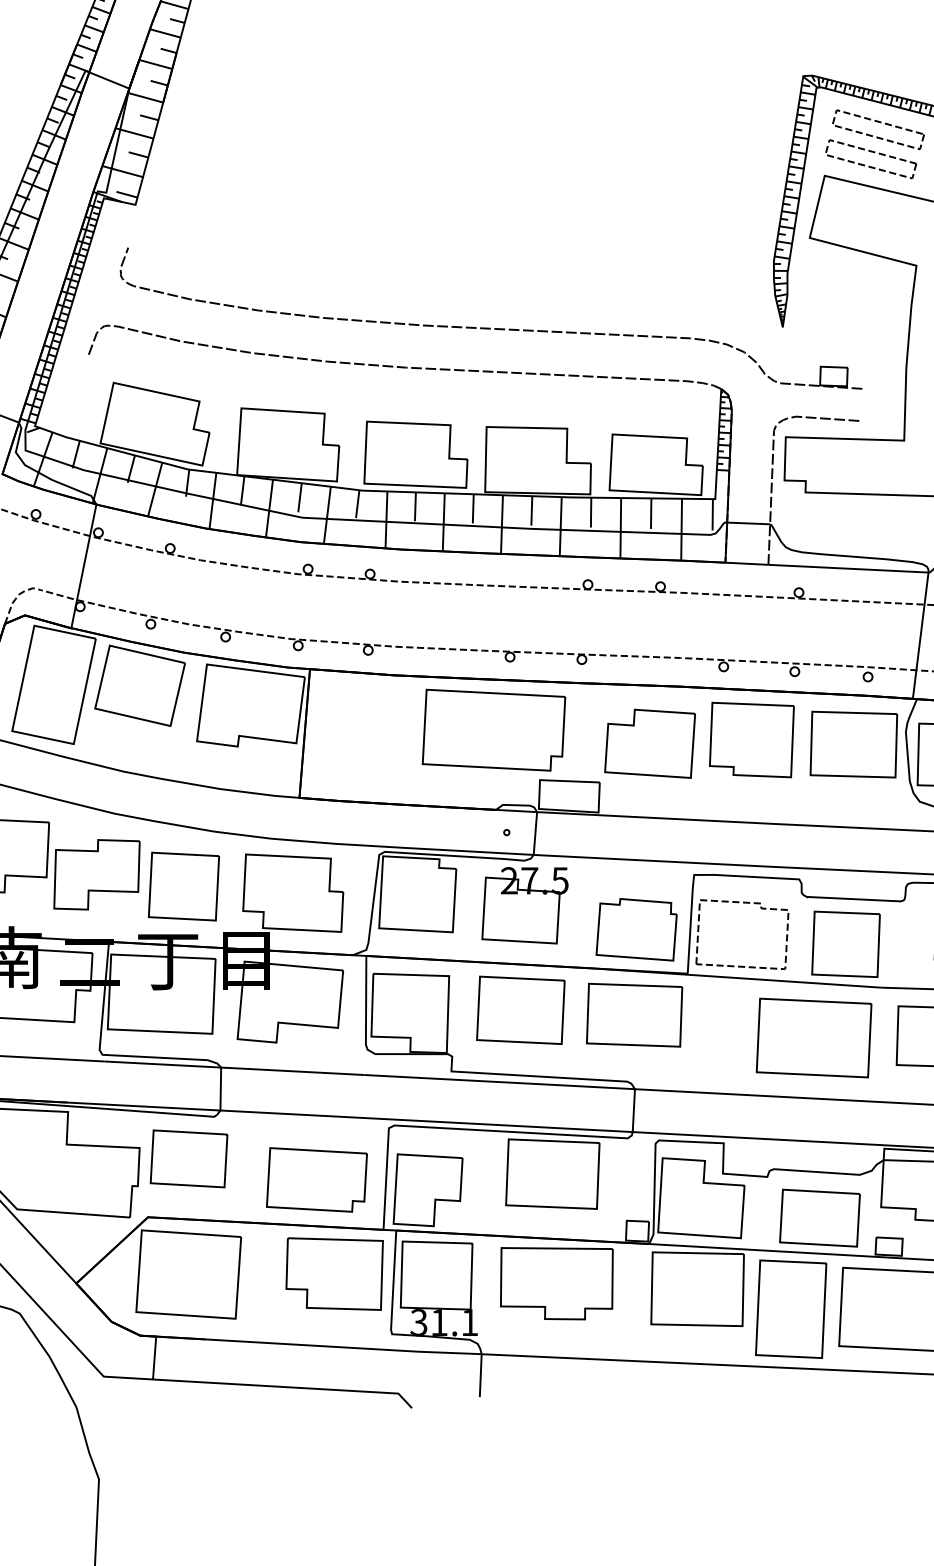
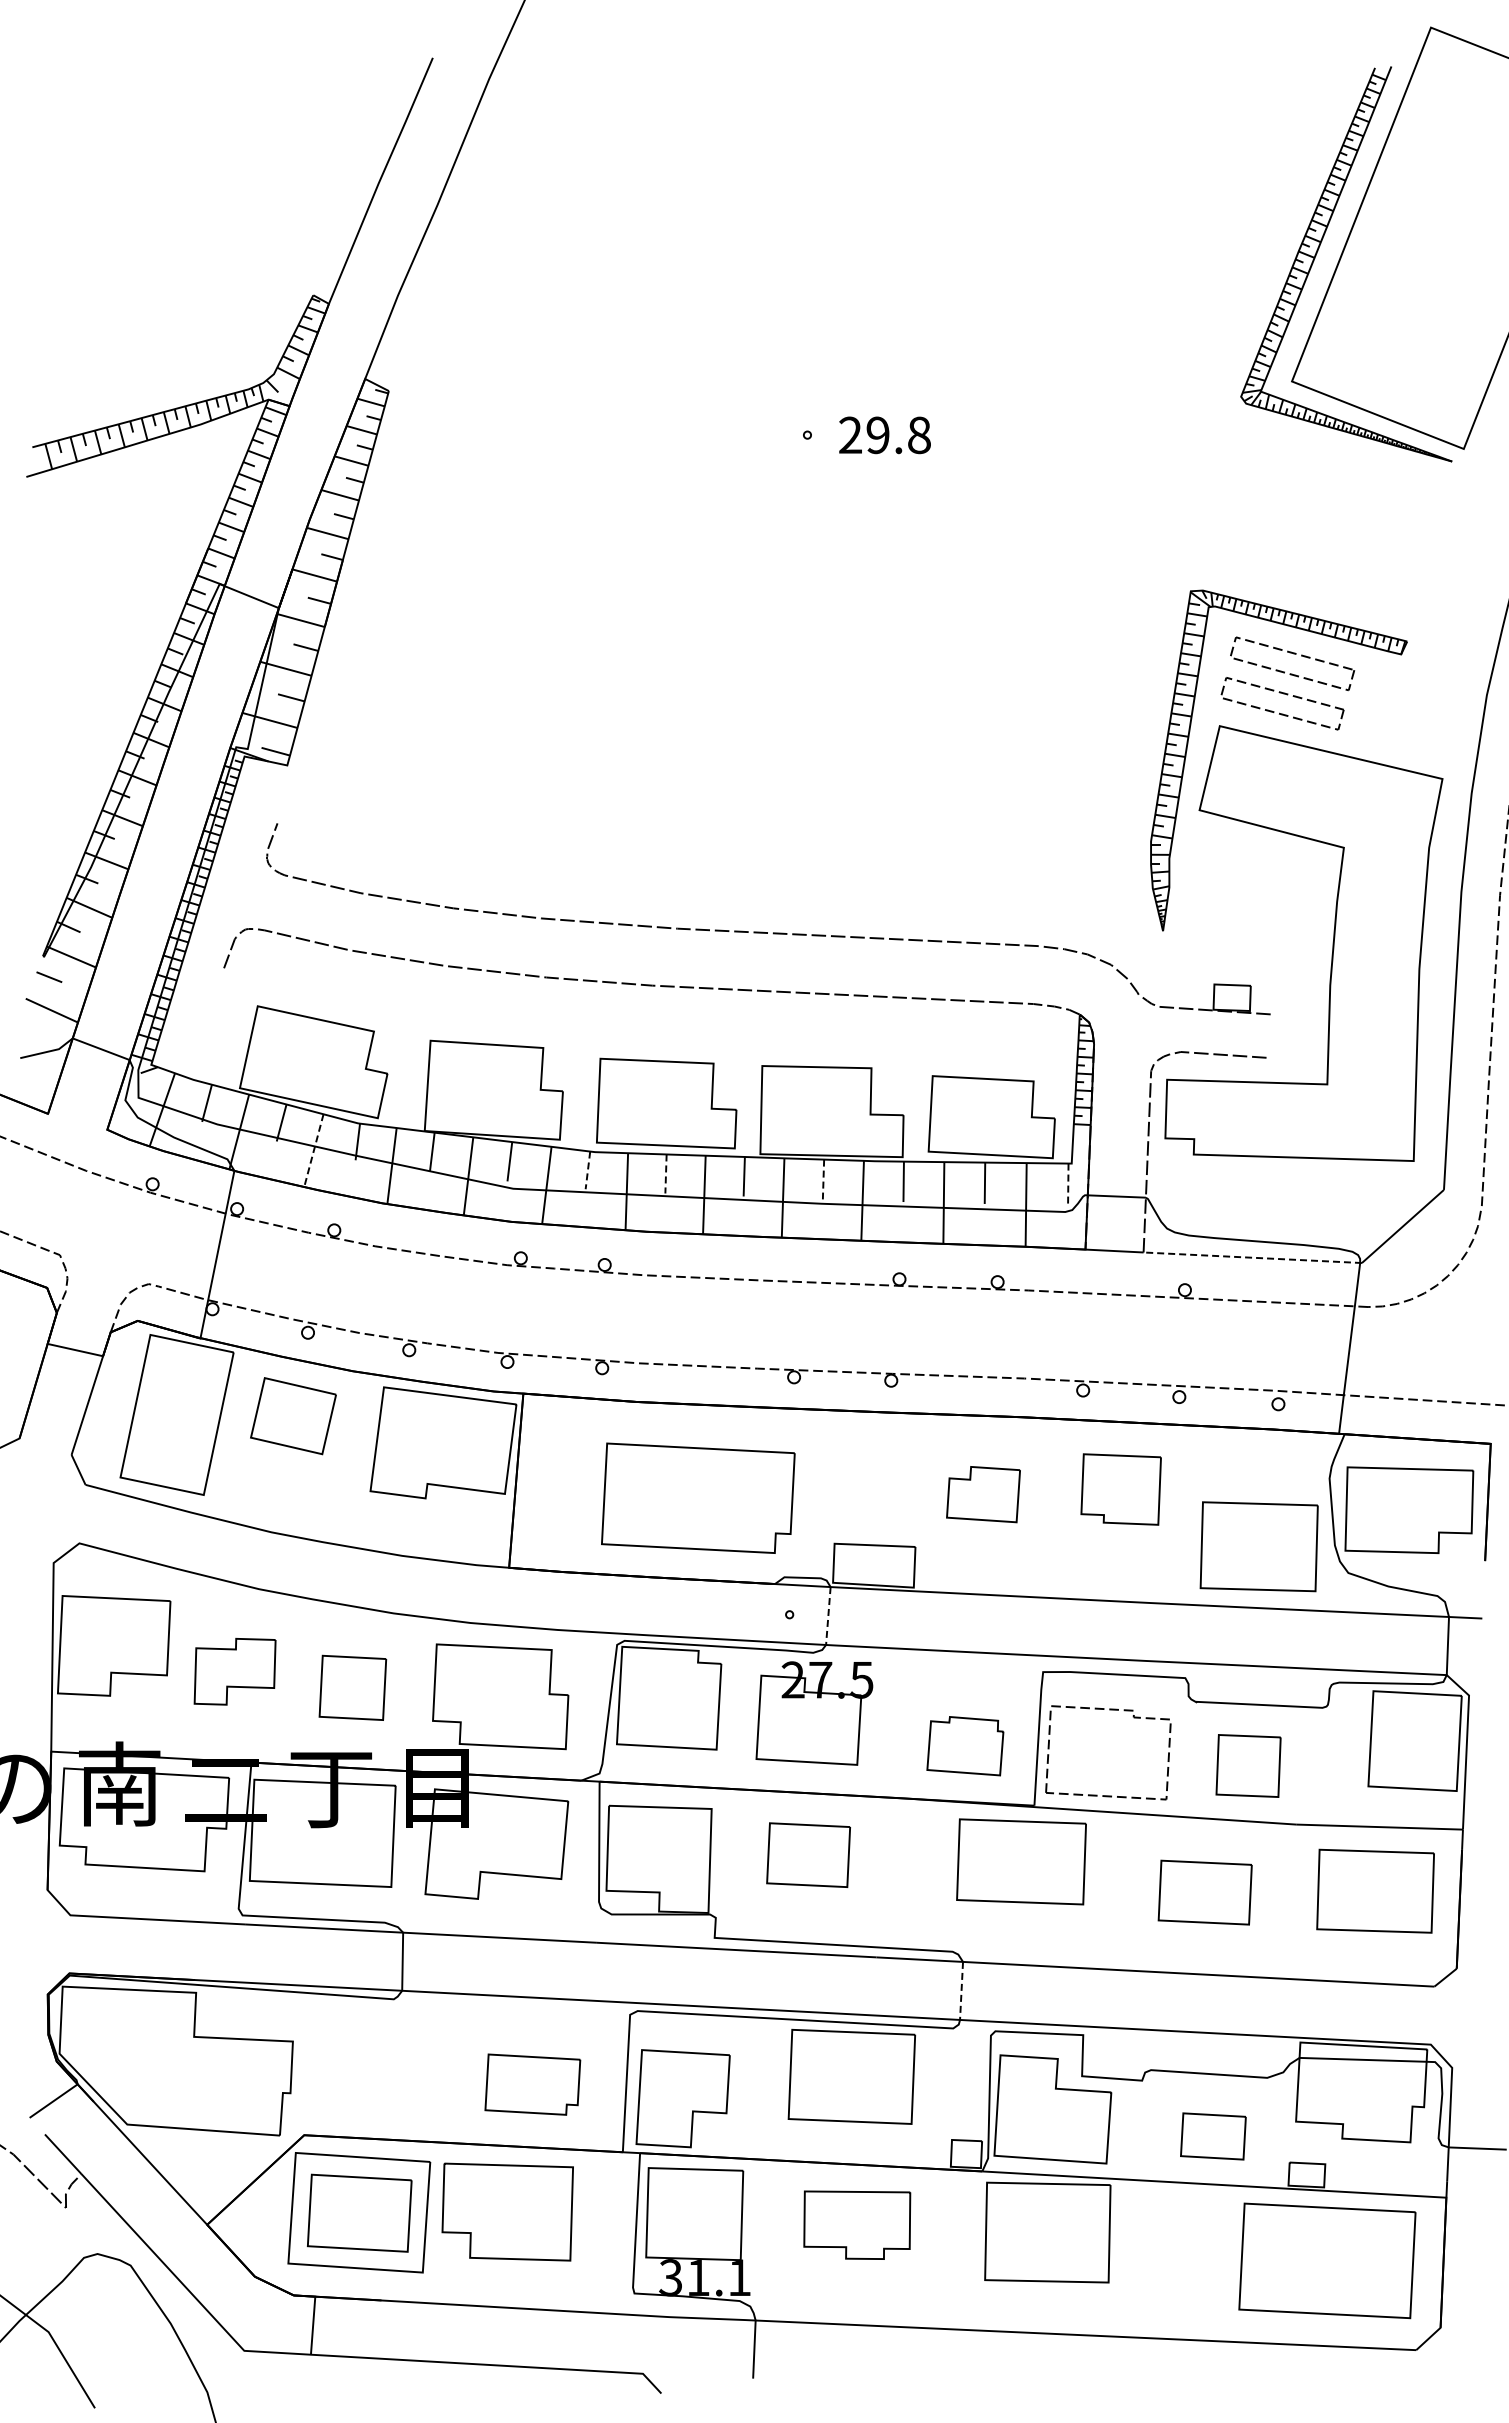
line: (154, 489) -> (313, 1150), solid -> dashed
line: (357, 504) -> (587, 1170), solid -> dashed
line: (415, 506) -> (666, 1173), solid -> dashed
line: (531, 510) -> (823, 1179), solid -> dashed
line: (712, 515) -> (1068, 1185), solid -> dashed
line: (849, 568) -> (1253, 1257), solid -> dashed
part: (140, 685) -> (293, 1415), size x0.7
part: (494, 729) -> (698, 1497), moved
part: (751, 740) -> (1120, 1489), size x0.7
part: (650, 743) -> (983, 1494), size x0.6
part: (853, 744) -> (1258, 1546), moved
line: (535, 833) -> (828, 1616), solid -> dashed
part: (96, 874) -> (234, 1671), size x0.7
part: (183, 886) -> (352, 1687), size x0.7
part: (636, 929) -> (965, 1745), size x0.7
part: (845, 944) -> (1248, 1765), size x0.7
part: (520, 1009) -> (808, 1854), size x0.7
part: (634, 1014) -> (1021, 1861), moved
part: (813, 1037) -> (1204, 1892), size x0.6
line: (633, 1111) -> (961, 1991), solid -> dashed
part: (188, 1158) -> (359, 2212), moved
part: (316, 1179) -> (532, 2084), size x0.7
part: (820, 1218) -> (1213, 2136), size x0.6
part: (334, 1273) -> (507, 2211), moved
part: (556, 1283) -> (856, 2225), size x0.7
part: (790, 1309) -> (1173, 2259), removed

